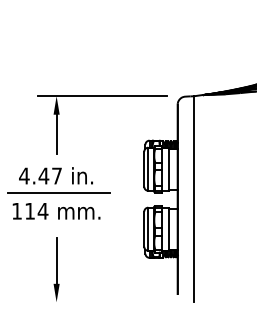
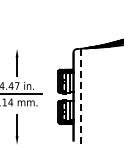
line: (102, 95) -> (38, 48), removed
line: (194, 200) -> (81, 97), solid -> dashed

